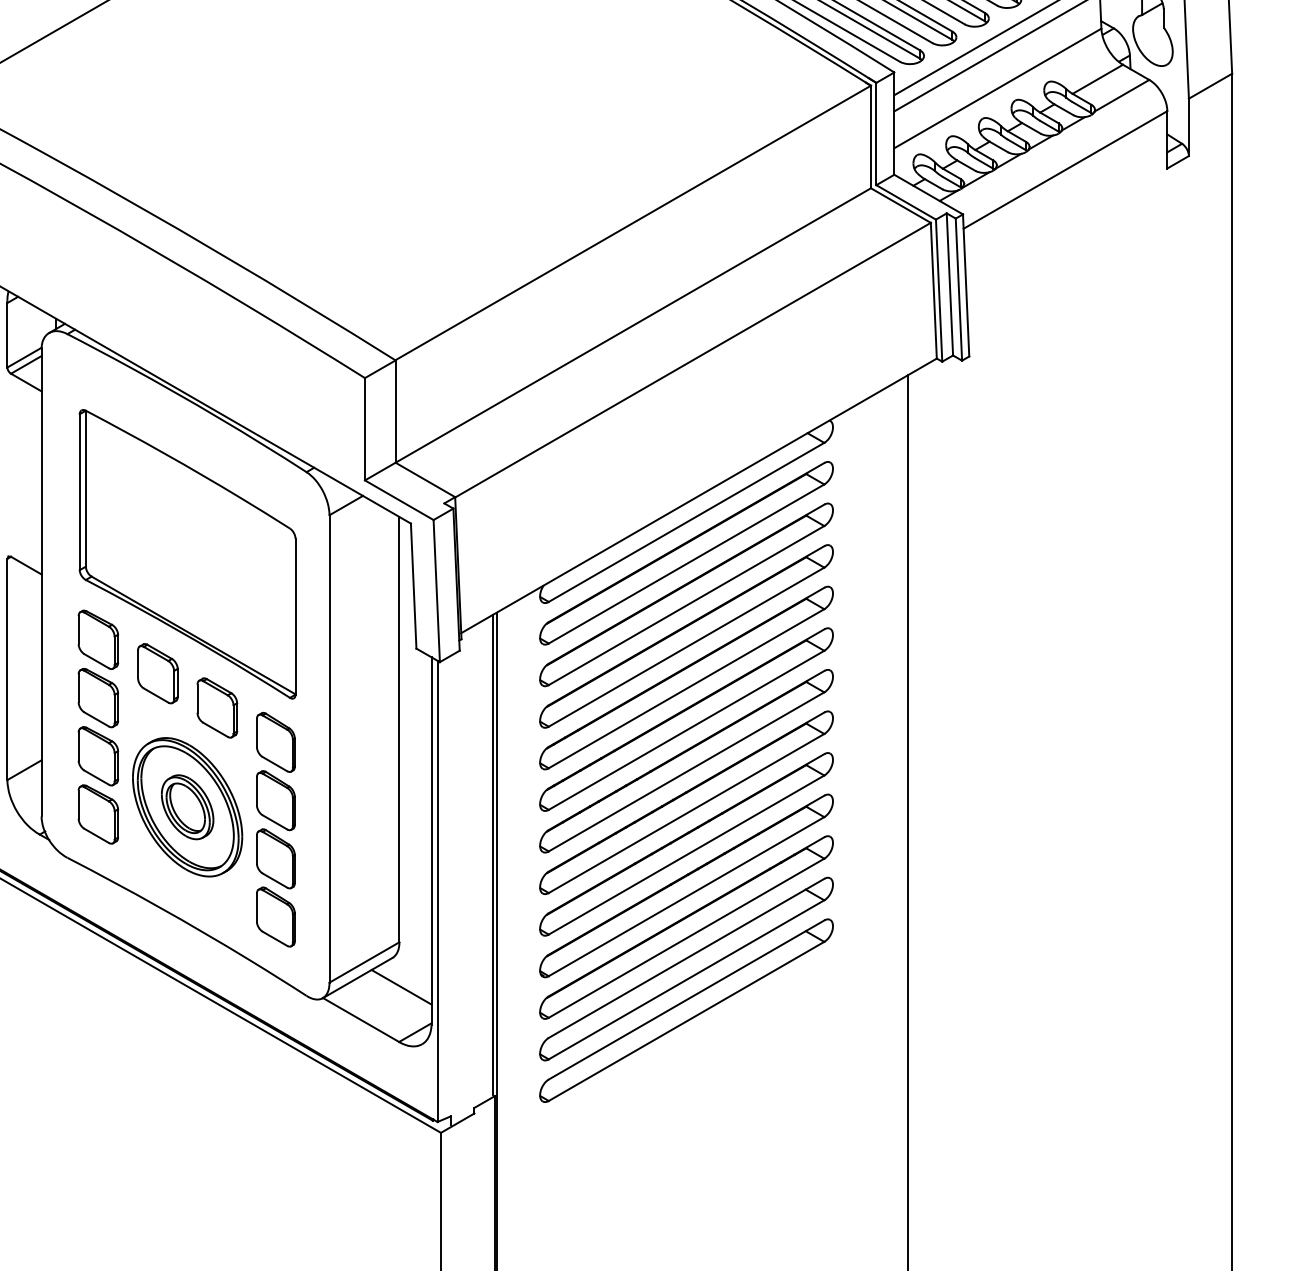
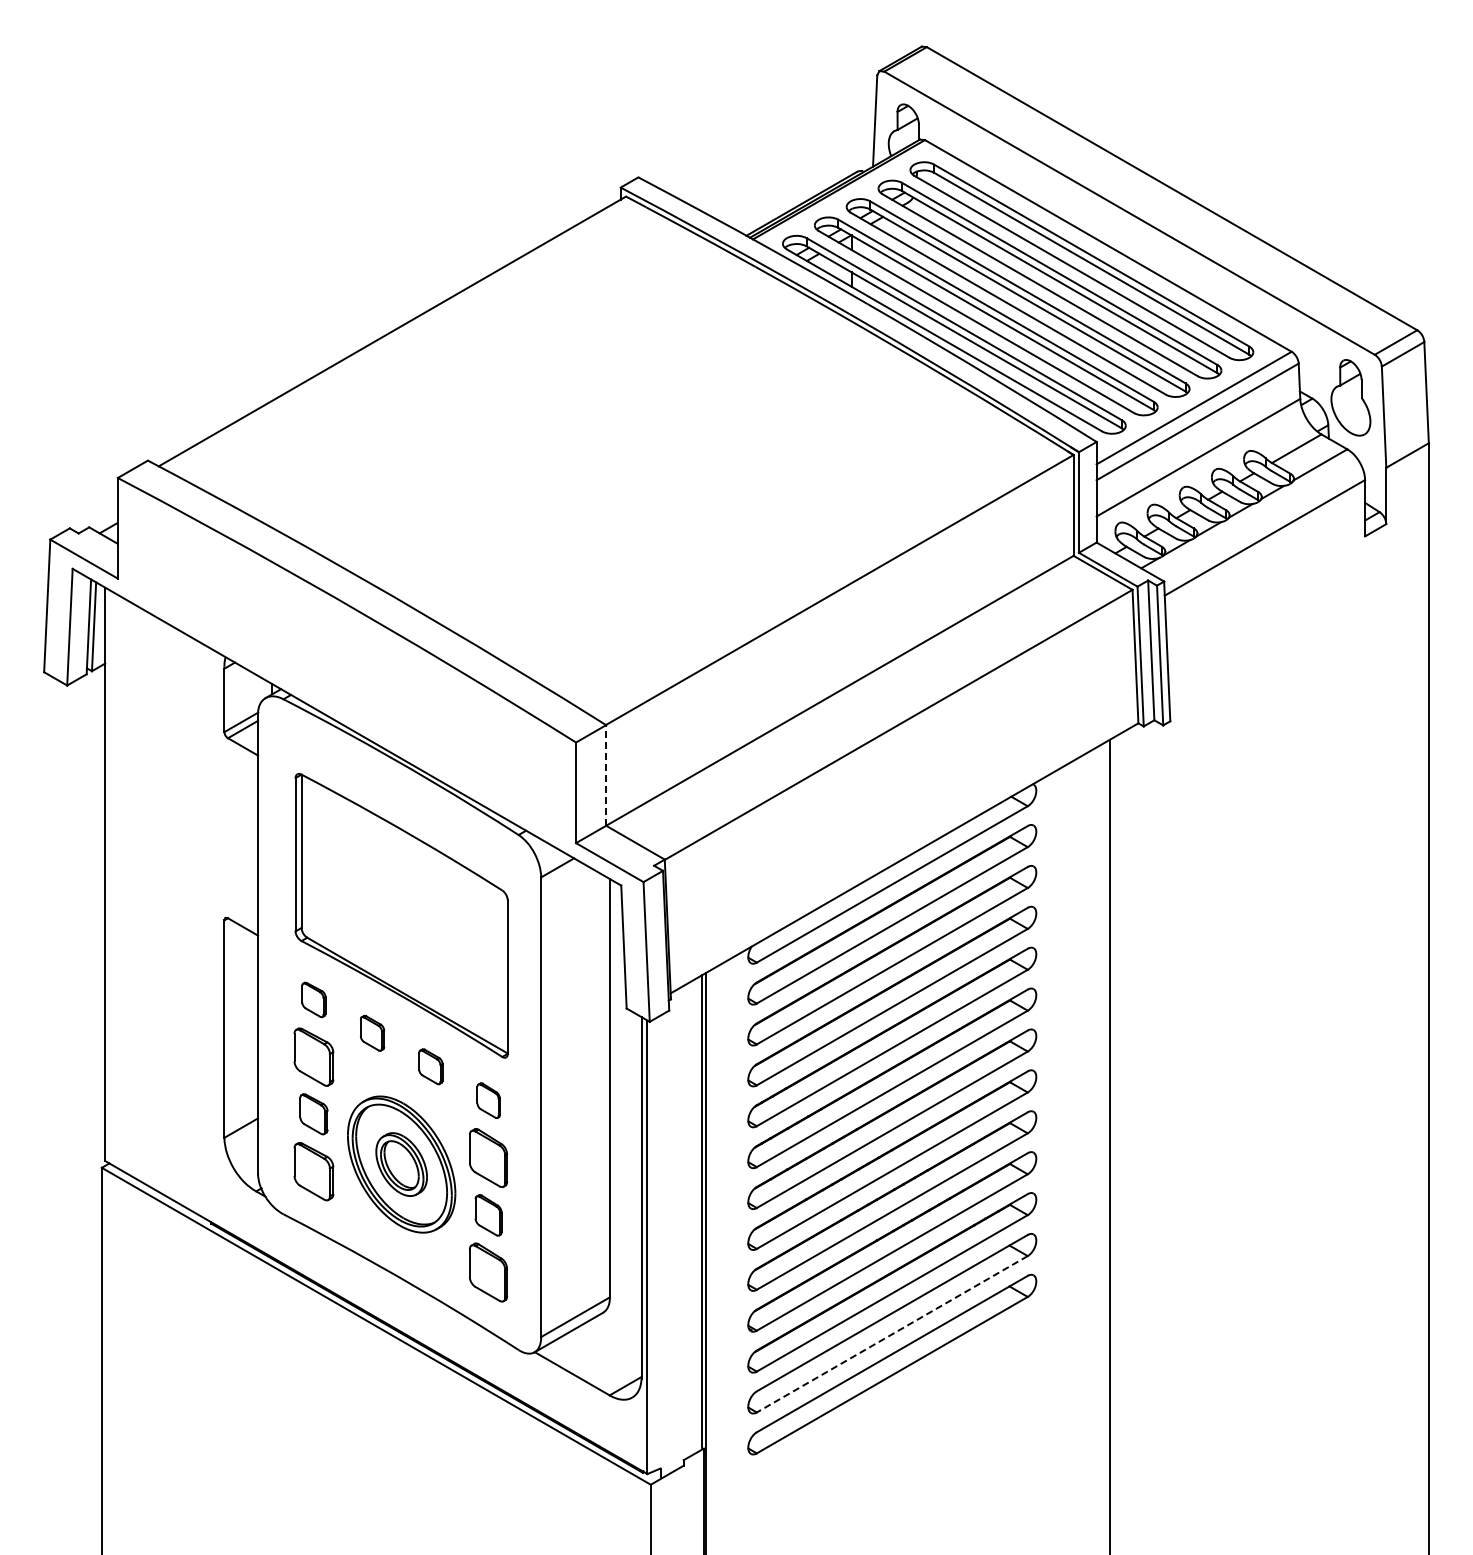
line: (395, 410) -> (606, 774), solid -> dashed
part: (97, 639) -> (313, 999), size x0.6
part: (157, 673) -> (372, 1033), size x0.6
part: (216, 707) -> (430, 1066), size x0.6
part: (275, 742) -> (488, 1100), size x0.6
part: (97, 755) -> (313, 1113), size x0.7
part: (275, 859) -> (488, 1215), size x0.7
line: (685, 980) -> (891, 1334), solid -> dashed
line: (401, 987) -> (611, 1341), removed

